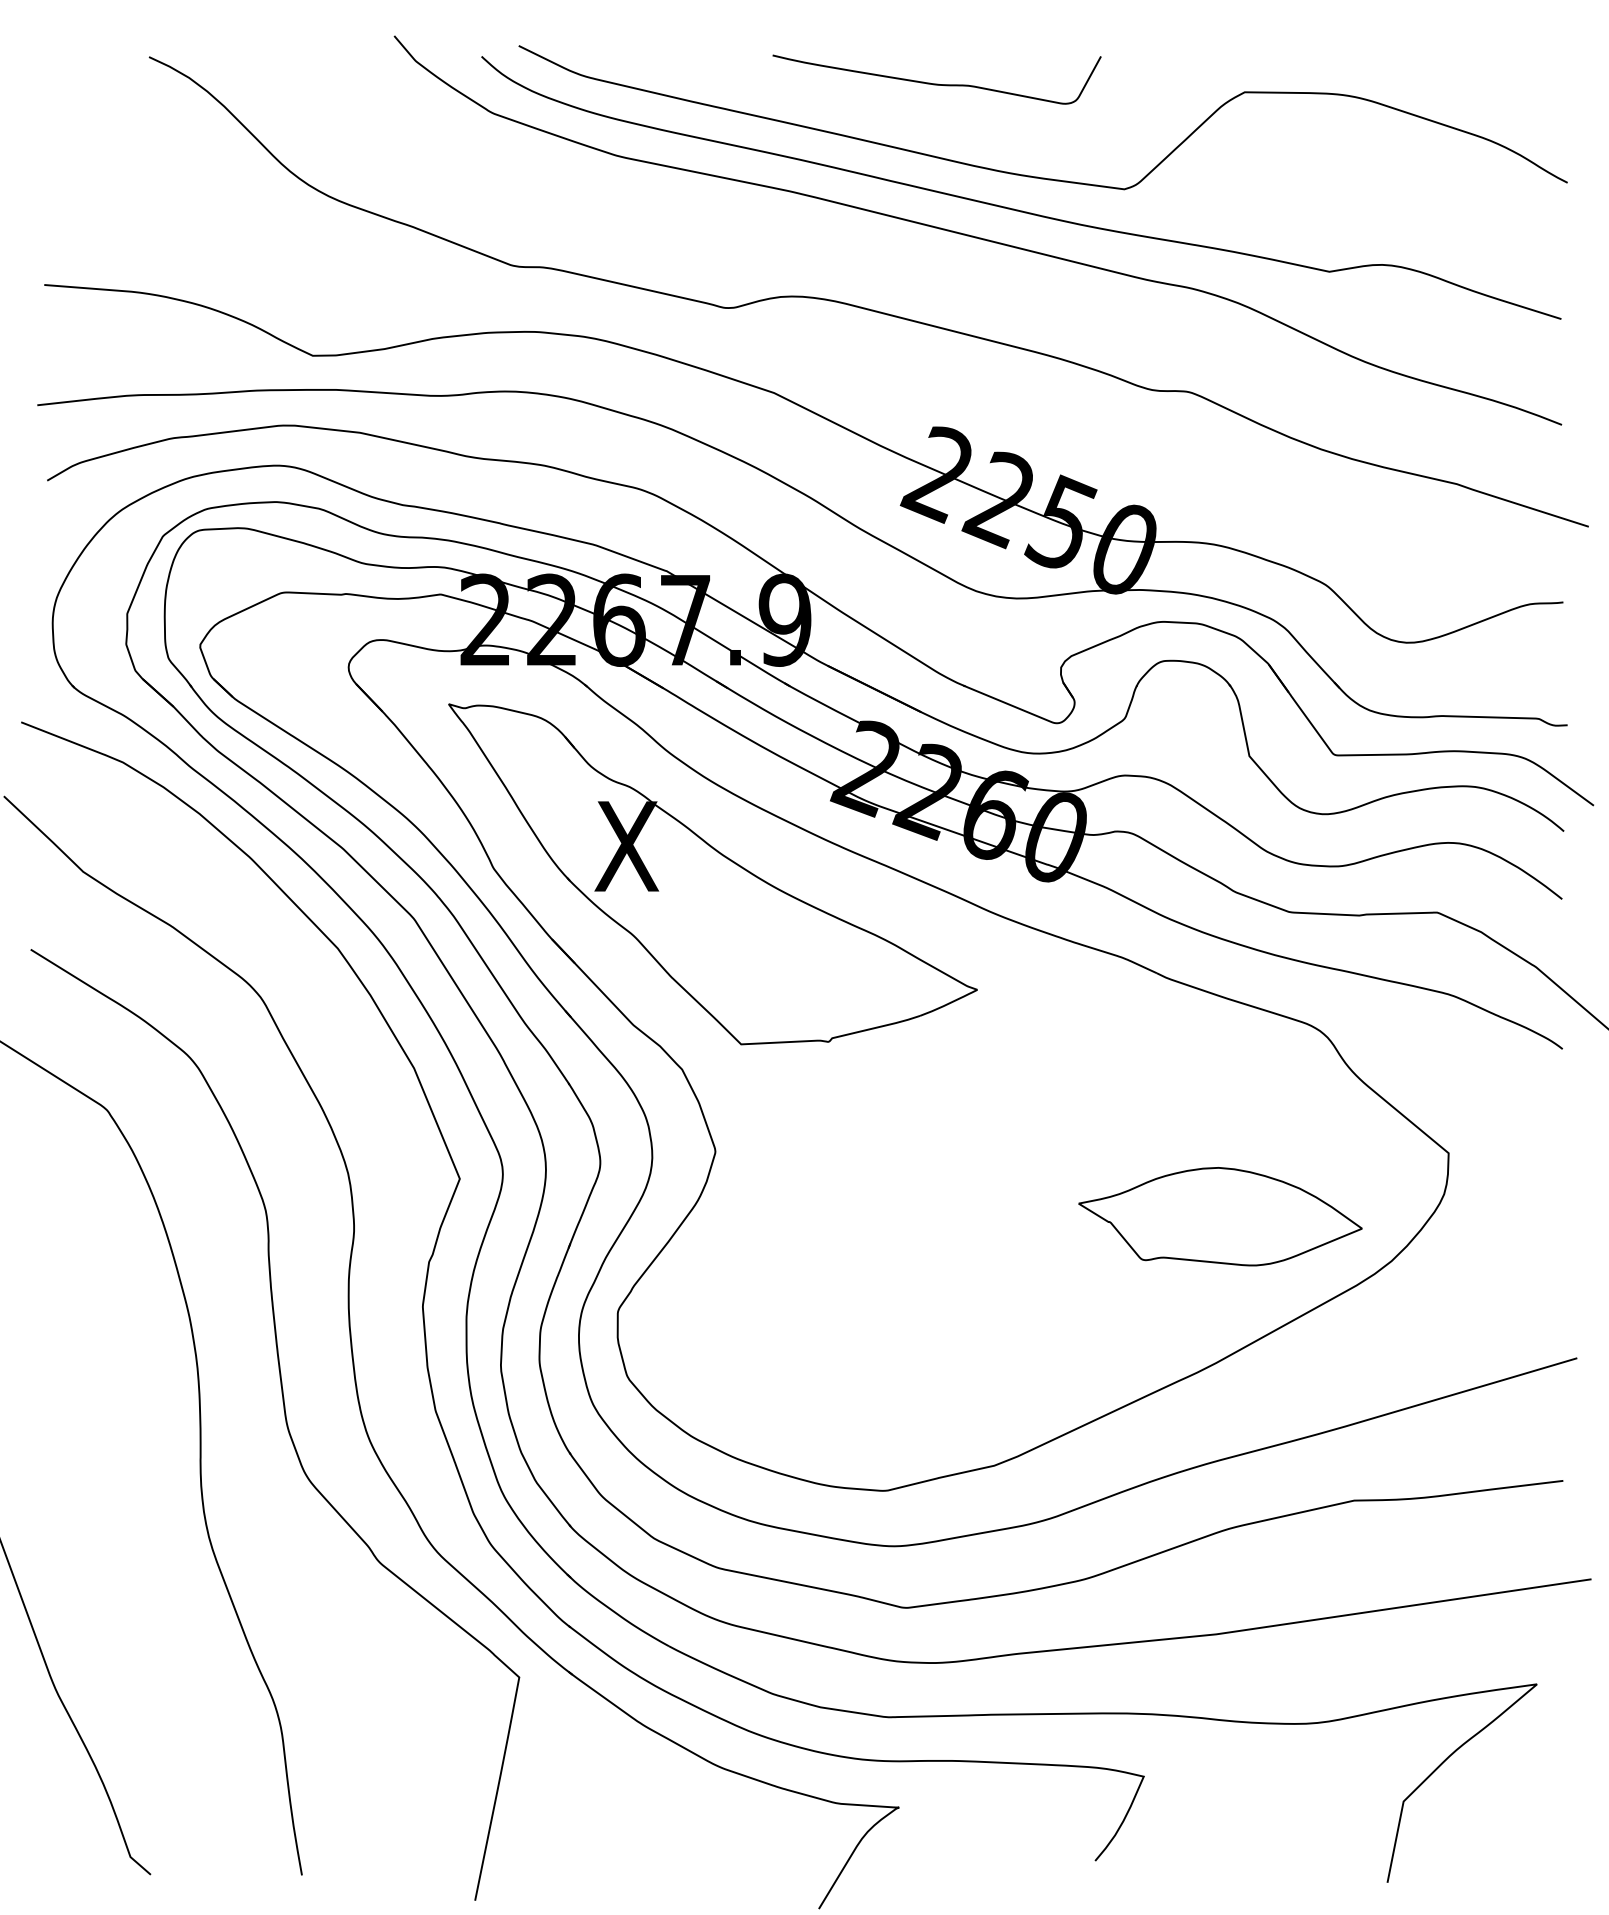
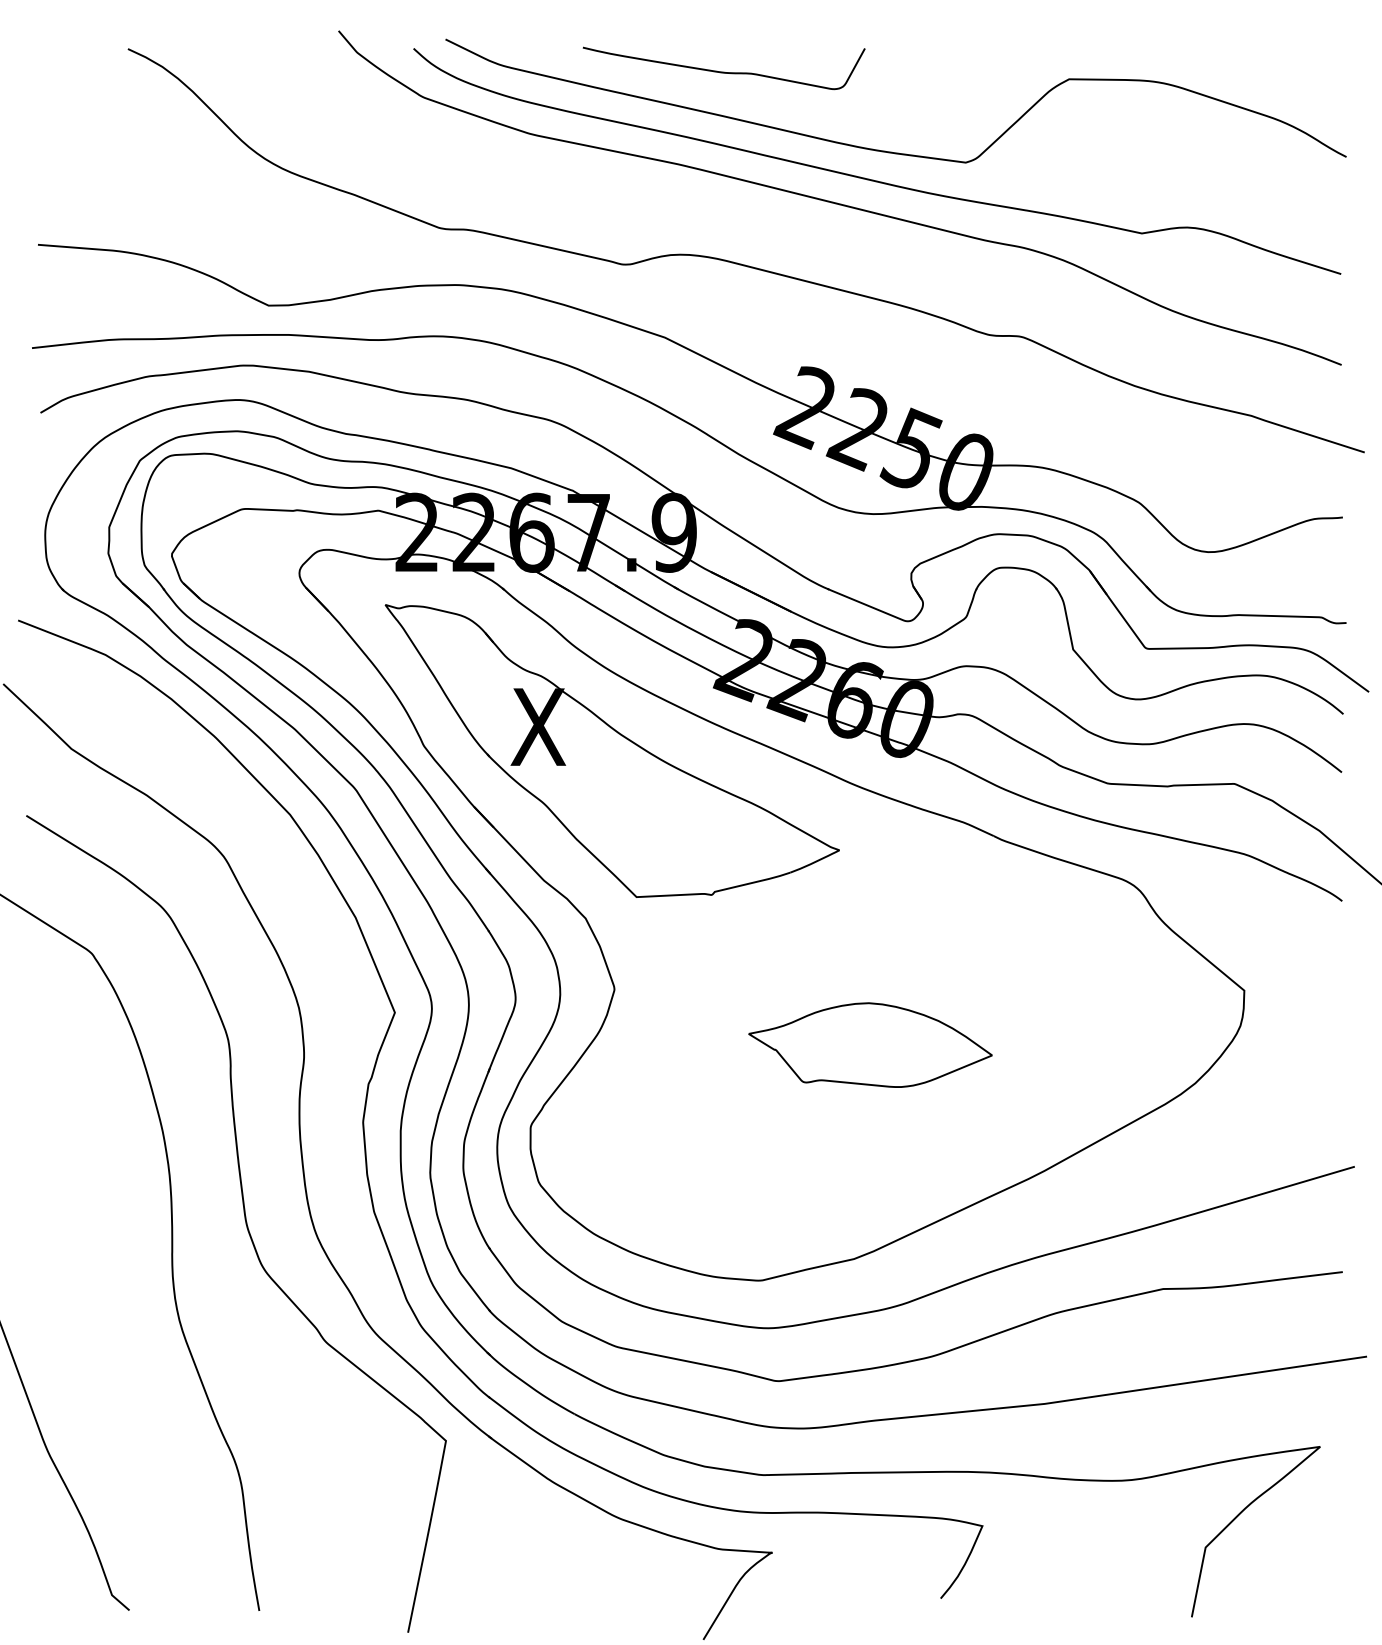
curve: (936, 83) -> (723, 71), moved
part: (1220, 1216) -> (870, 1044), moved

